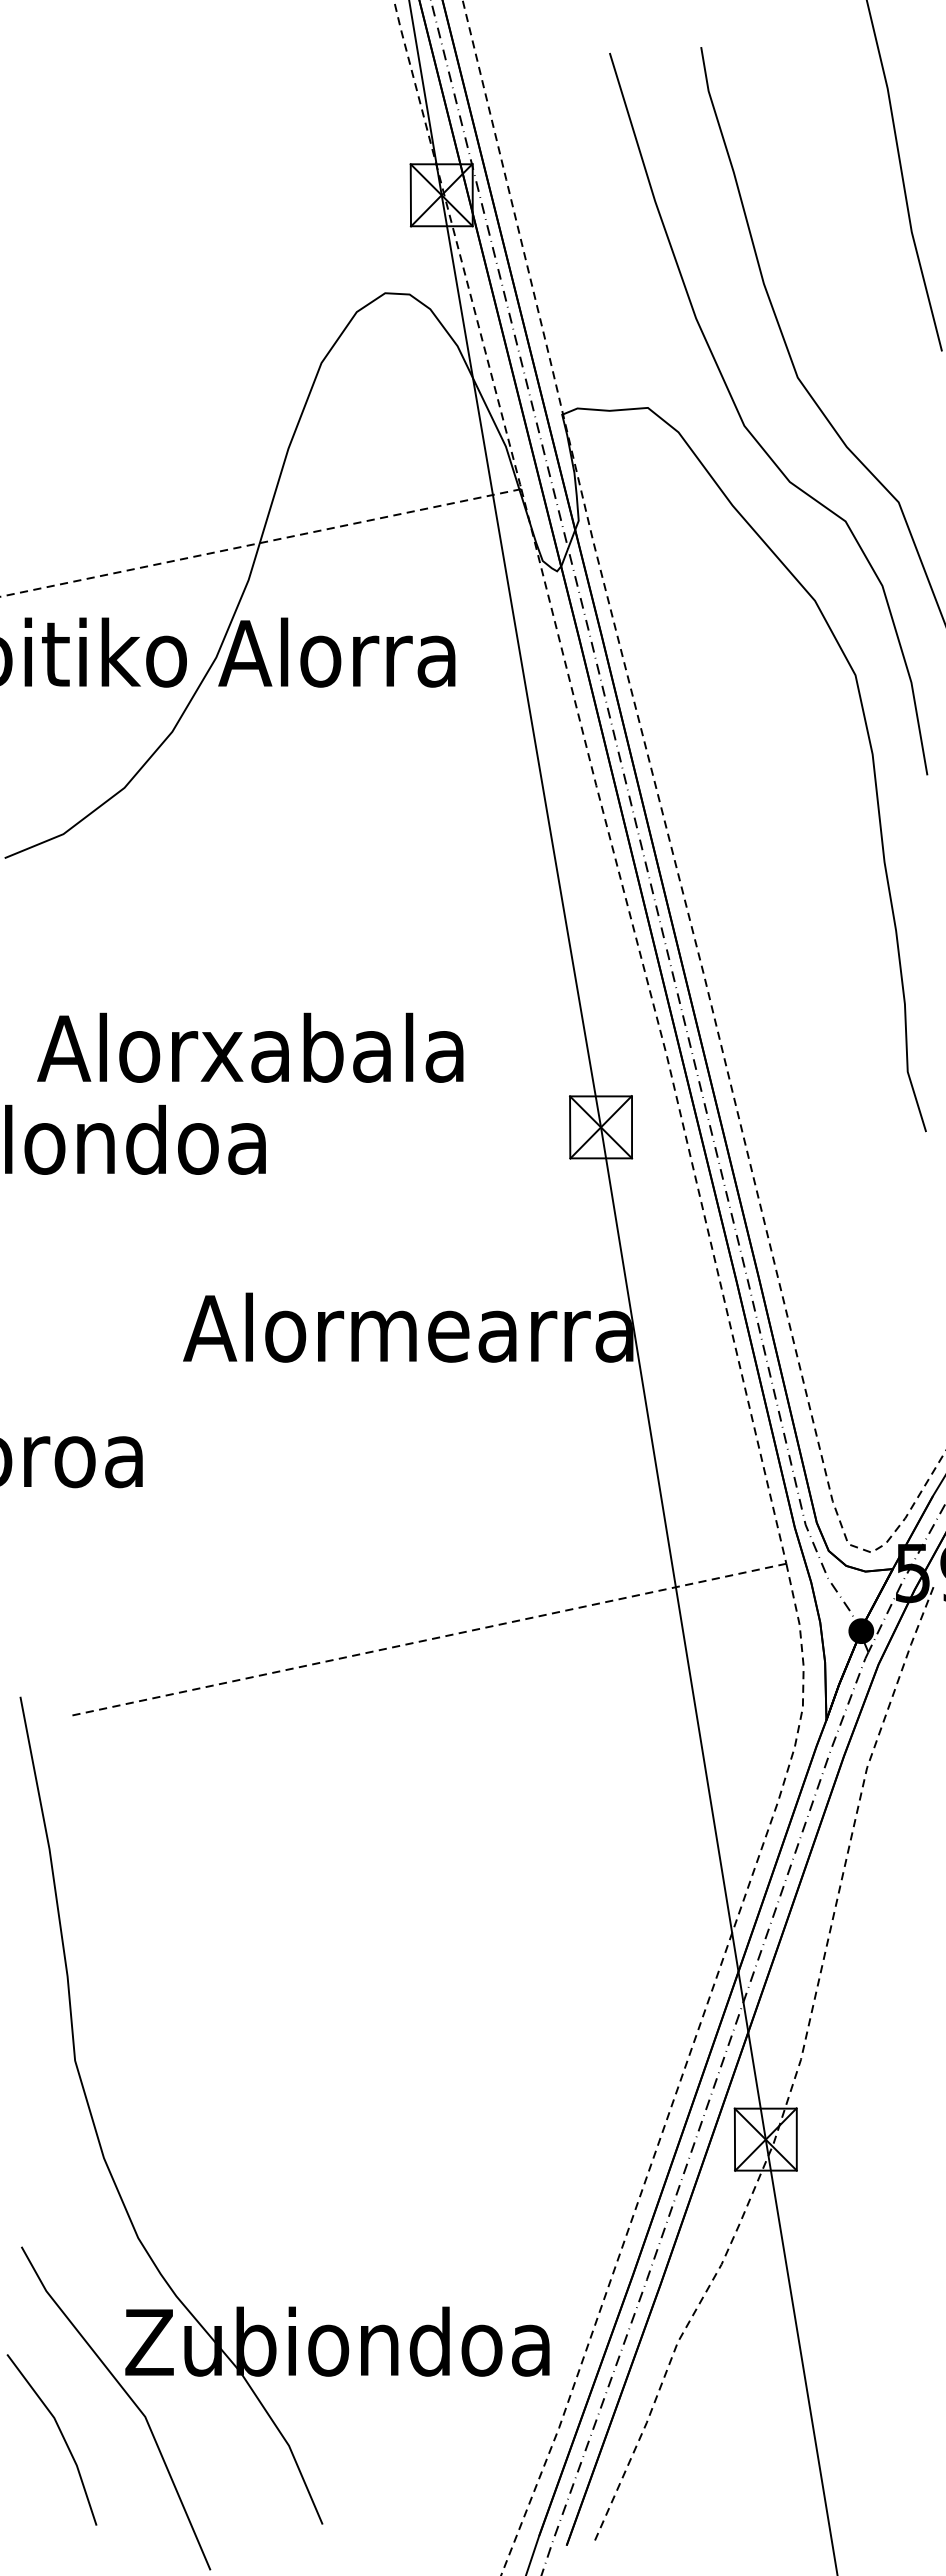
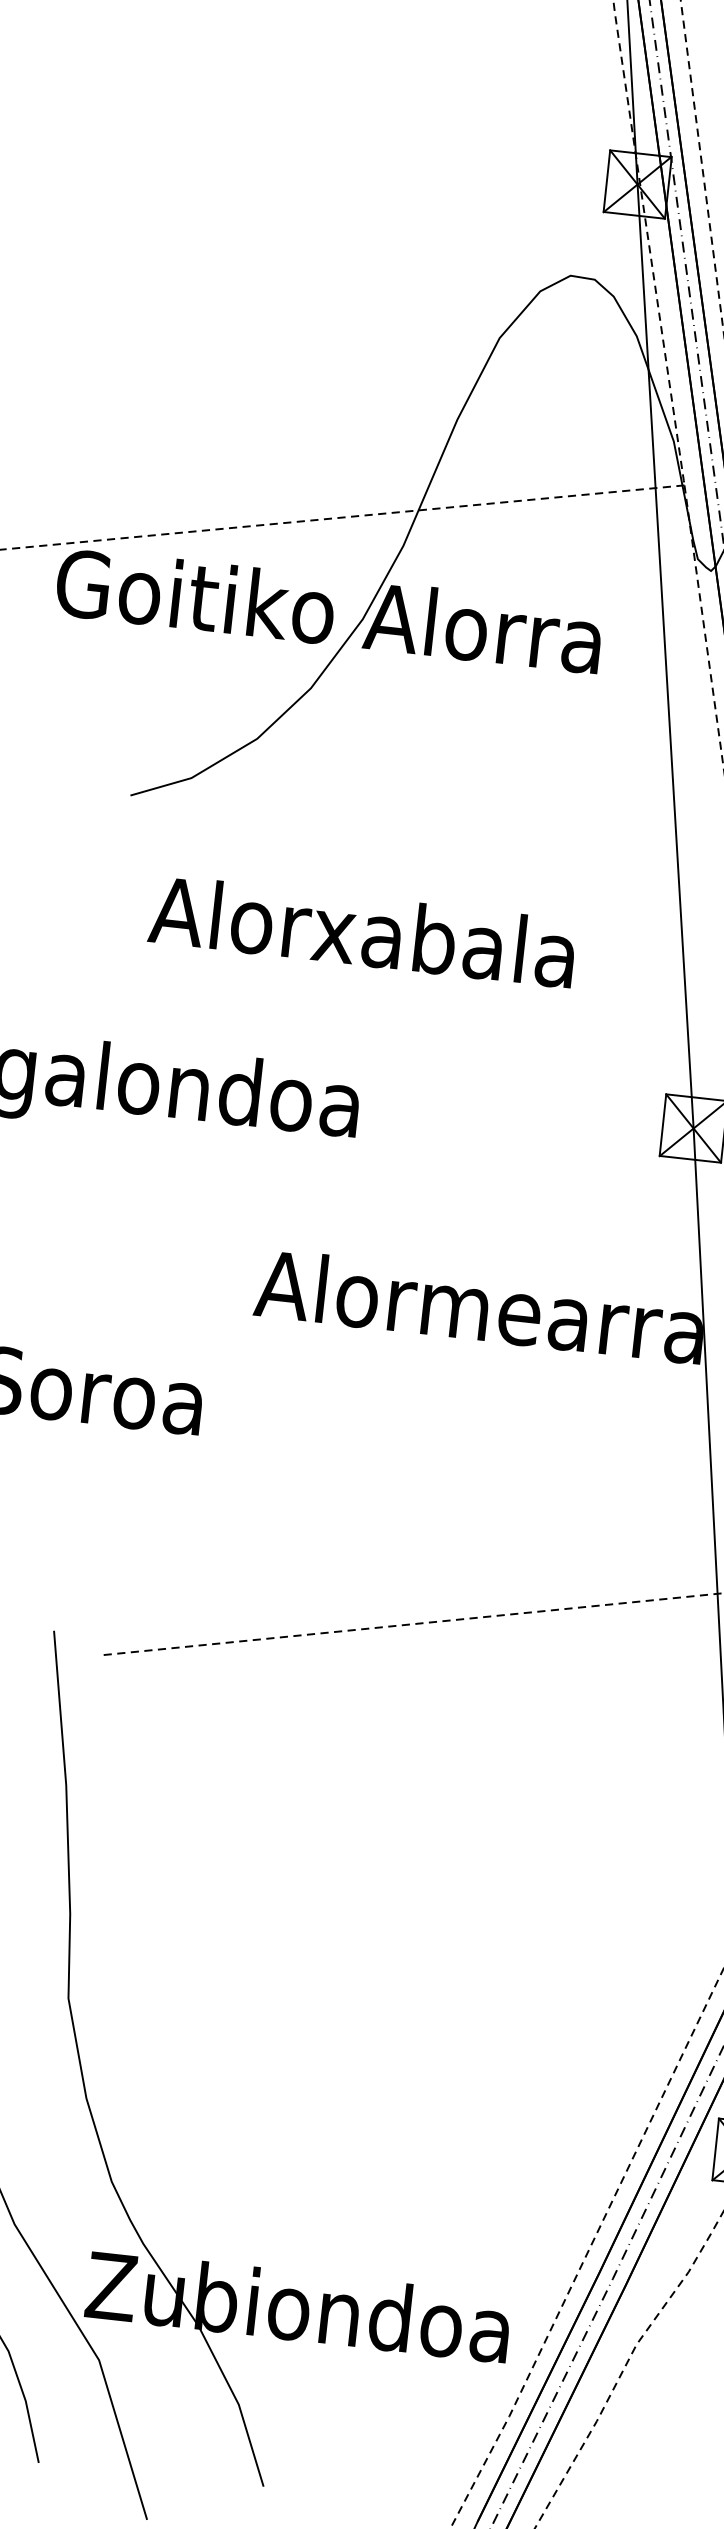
text: (250, 1047) -> (362, 931), moved

